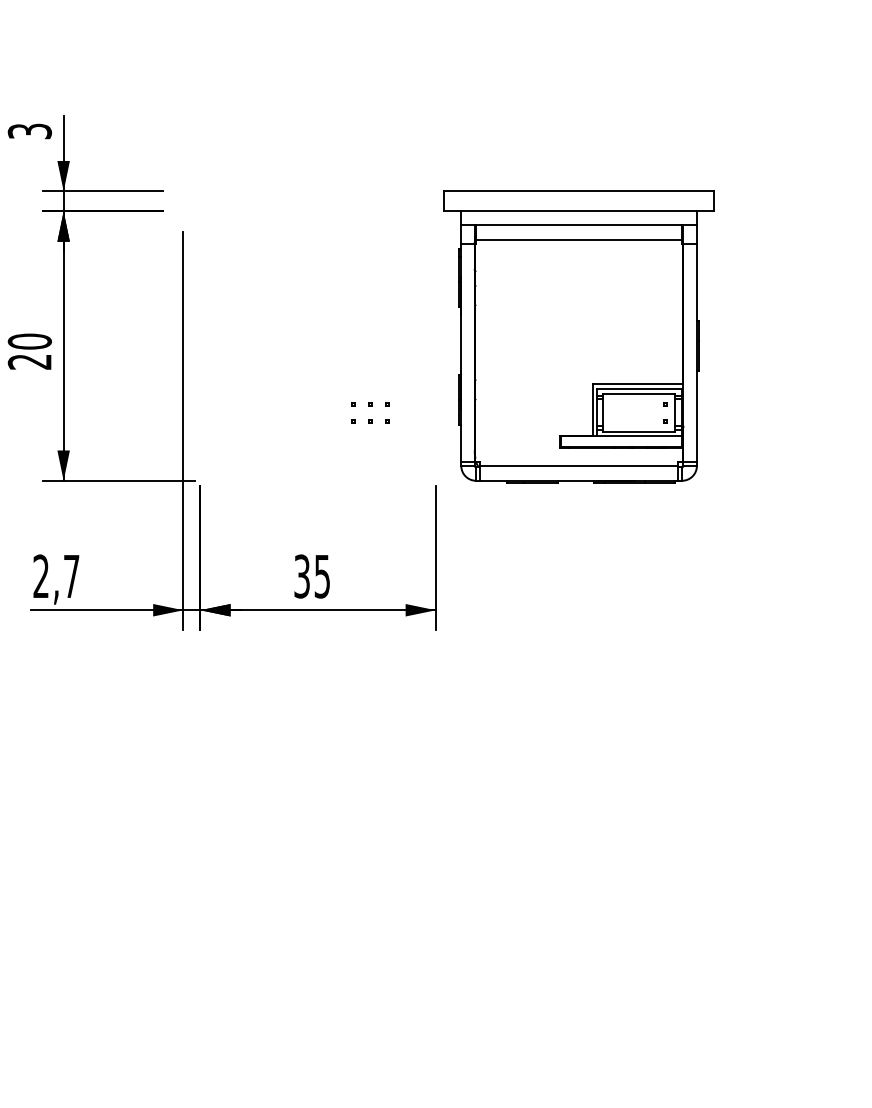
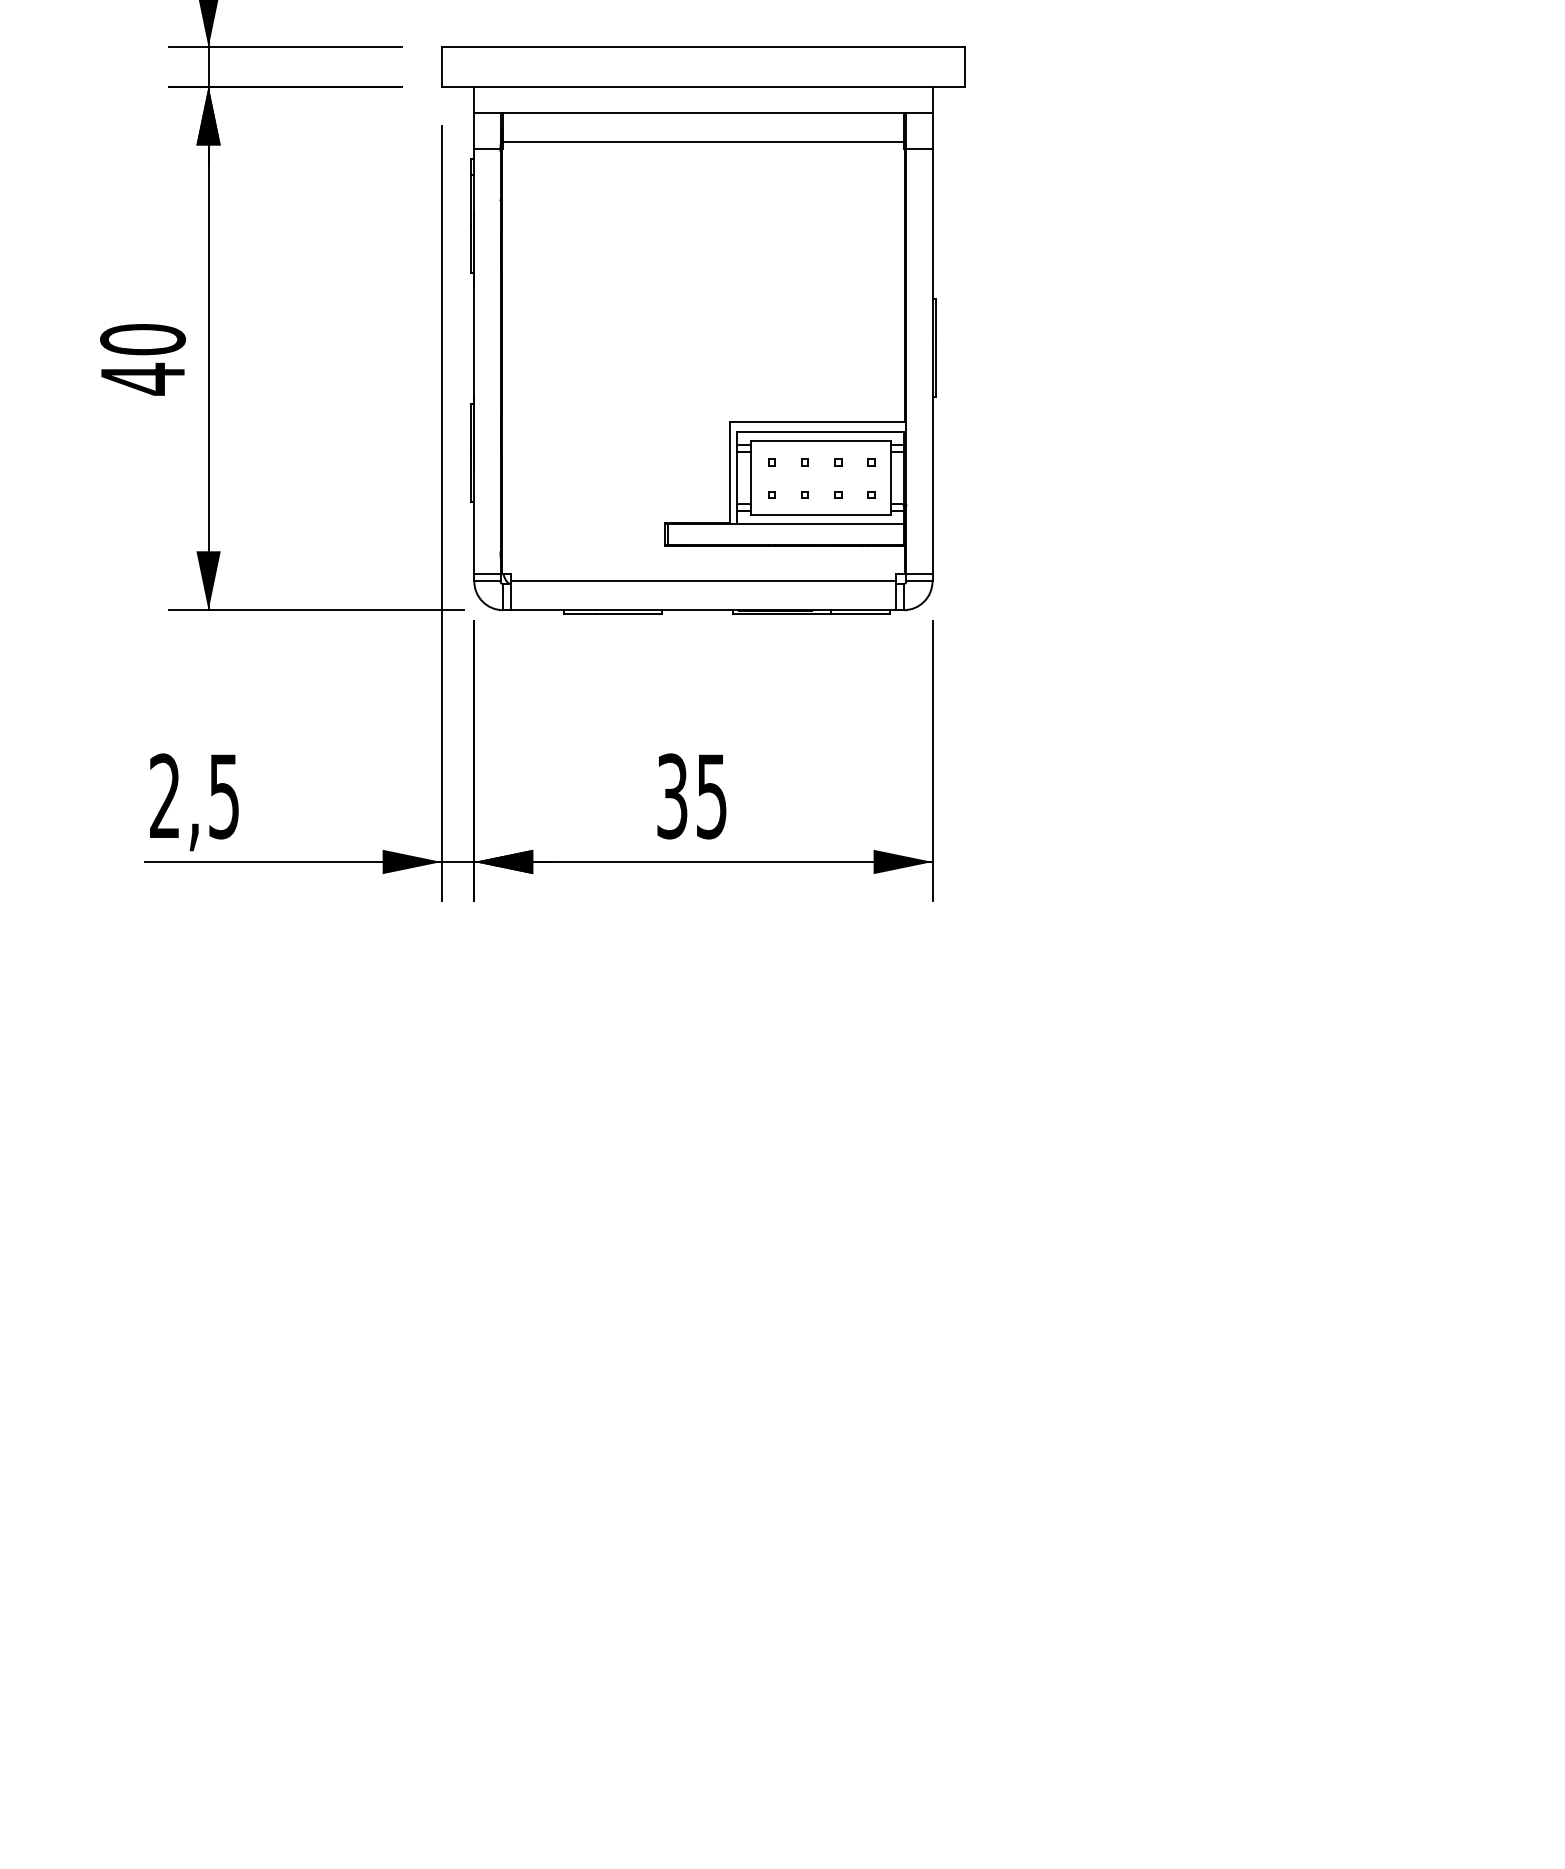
part: (578, 336) -> (702, 329), moved
text: (29, 361) -> (142, 378), 20 -> 40
text: (71, 576) -> (223, 796), 2,7 -> 2,5

